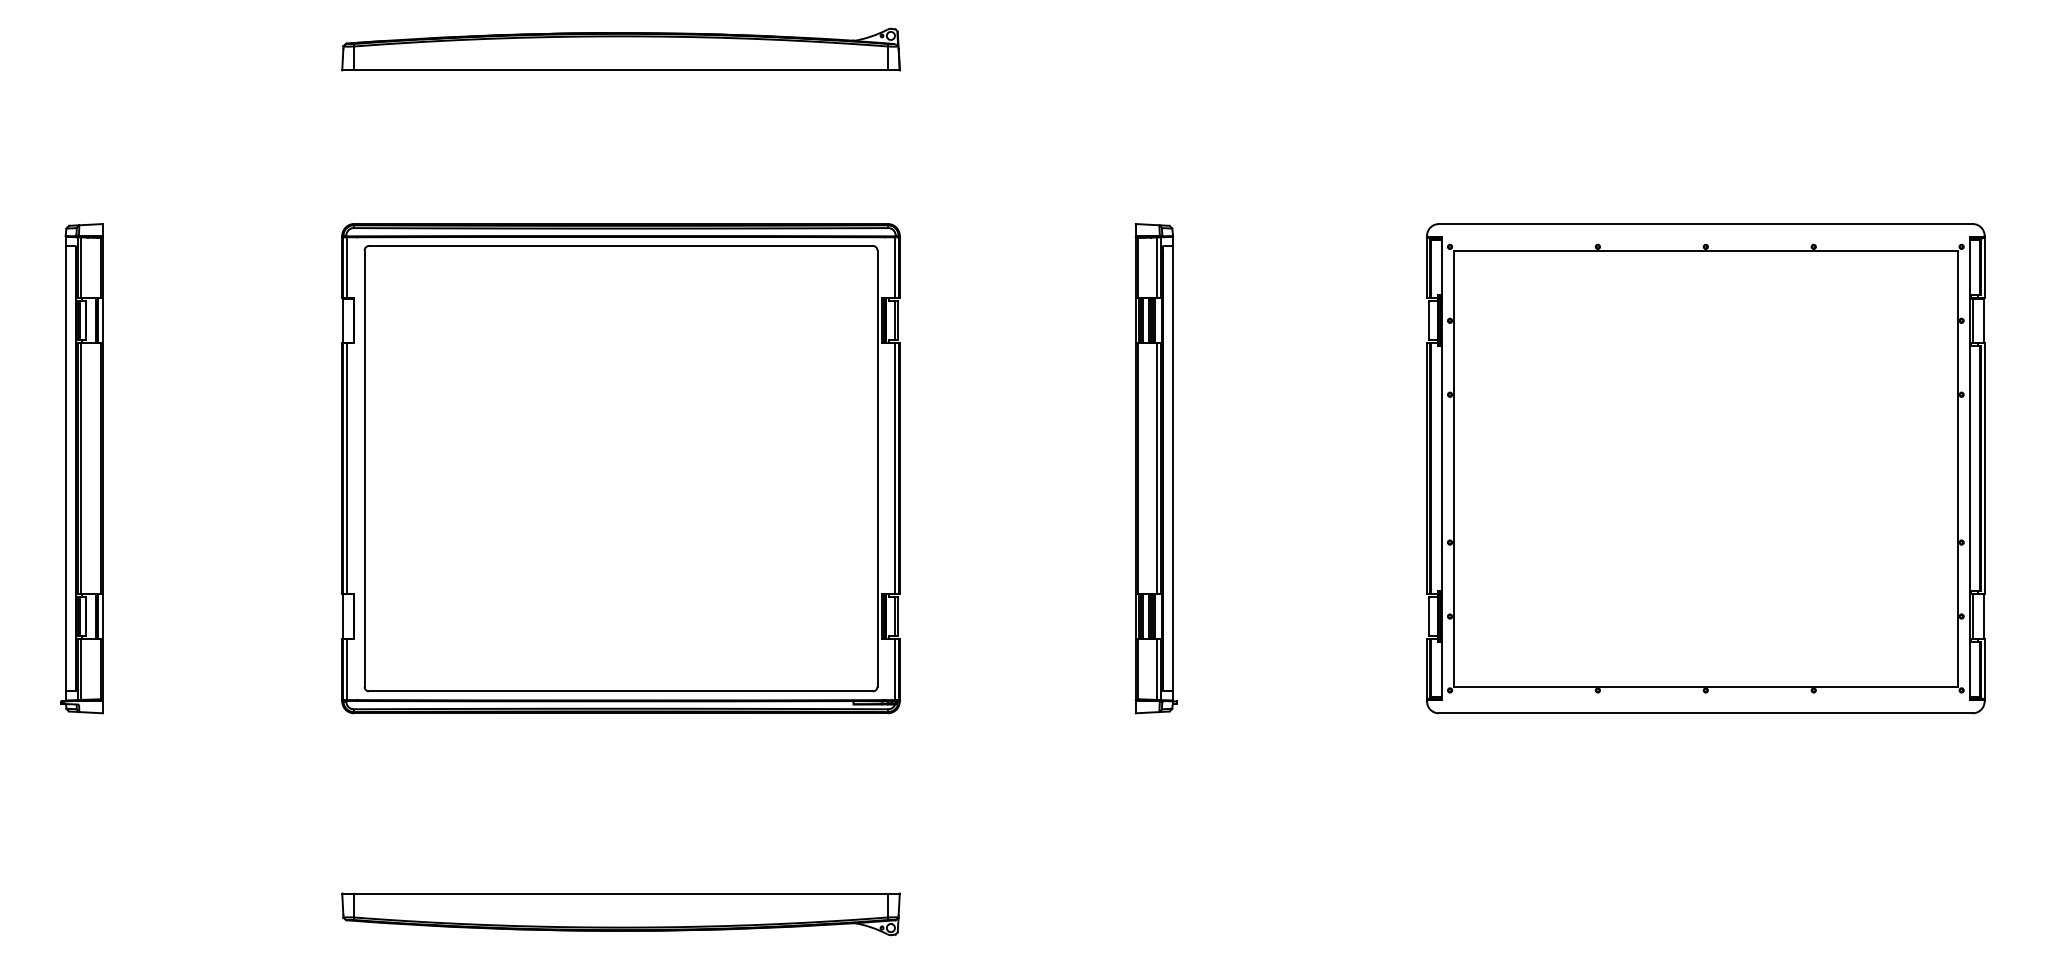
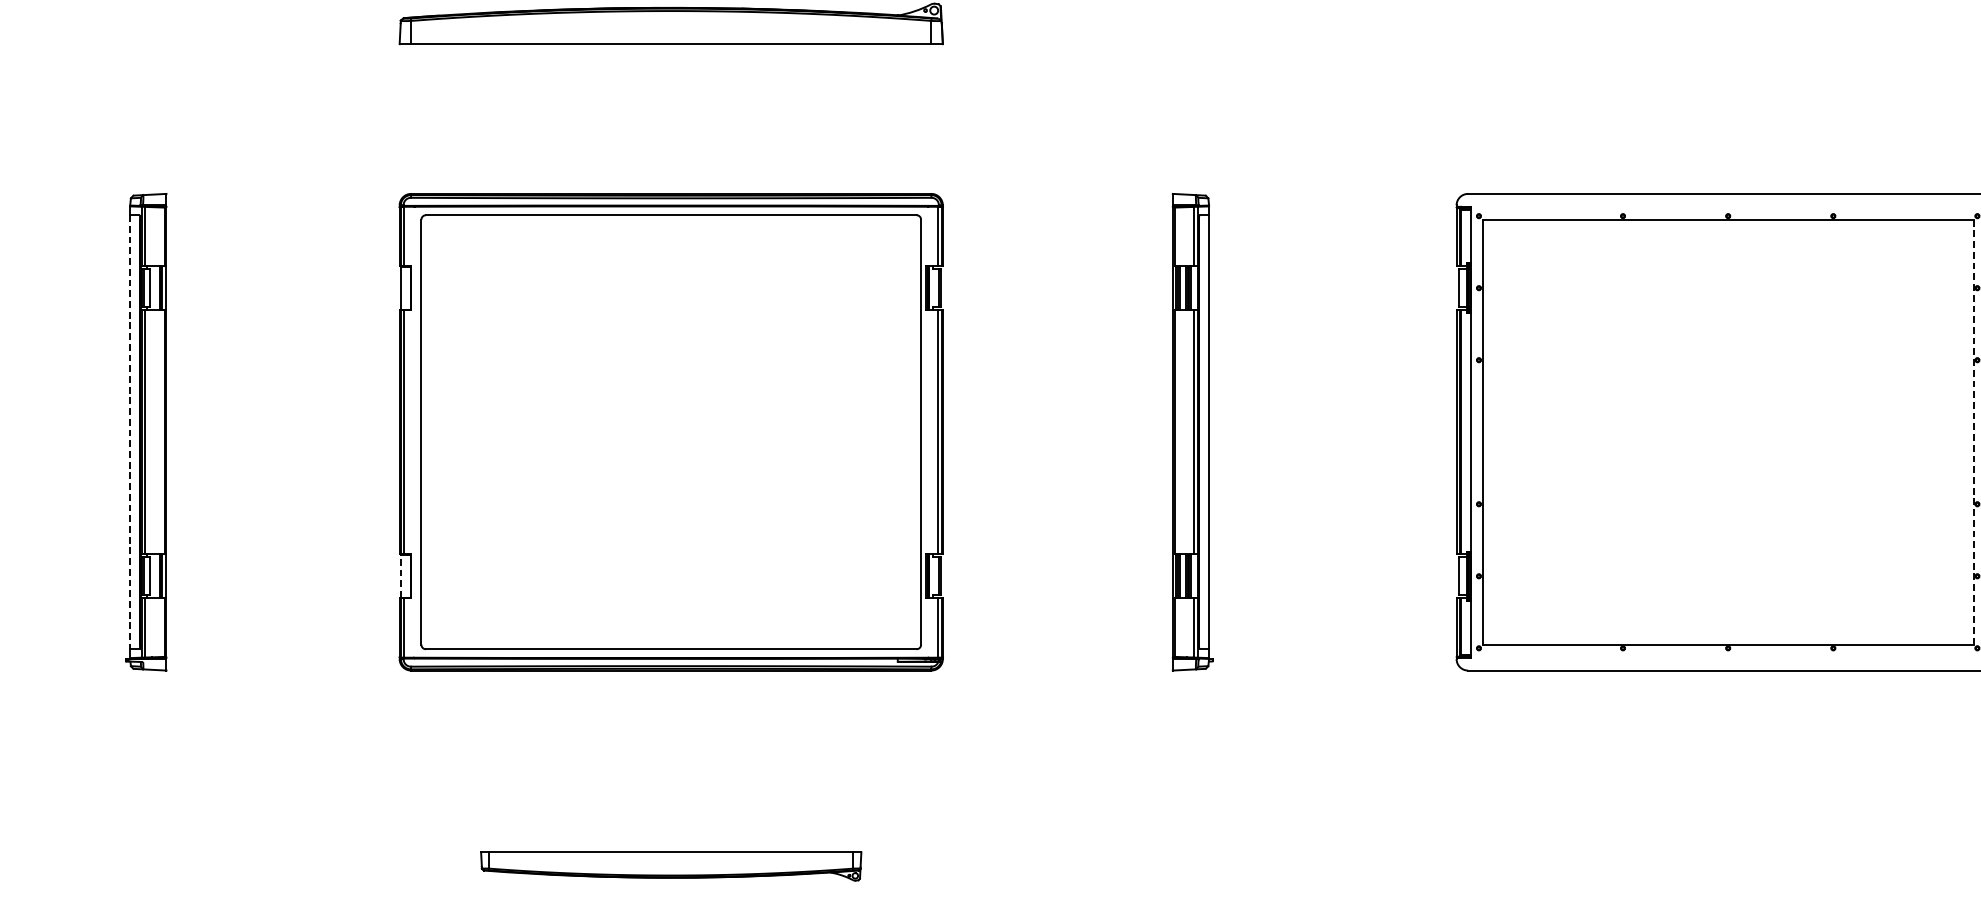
line: (65, 468) -> (130, 432), solid -> dashed
line: (1957, 469) -> (1973, 433), solid -> dashed
line: (343, 616) -> (400, 576), solid -> dashed
part: (620, 914) -> (670, 866), size x0.7

